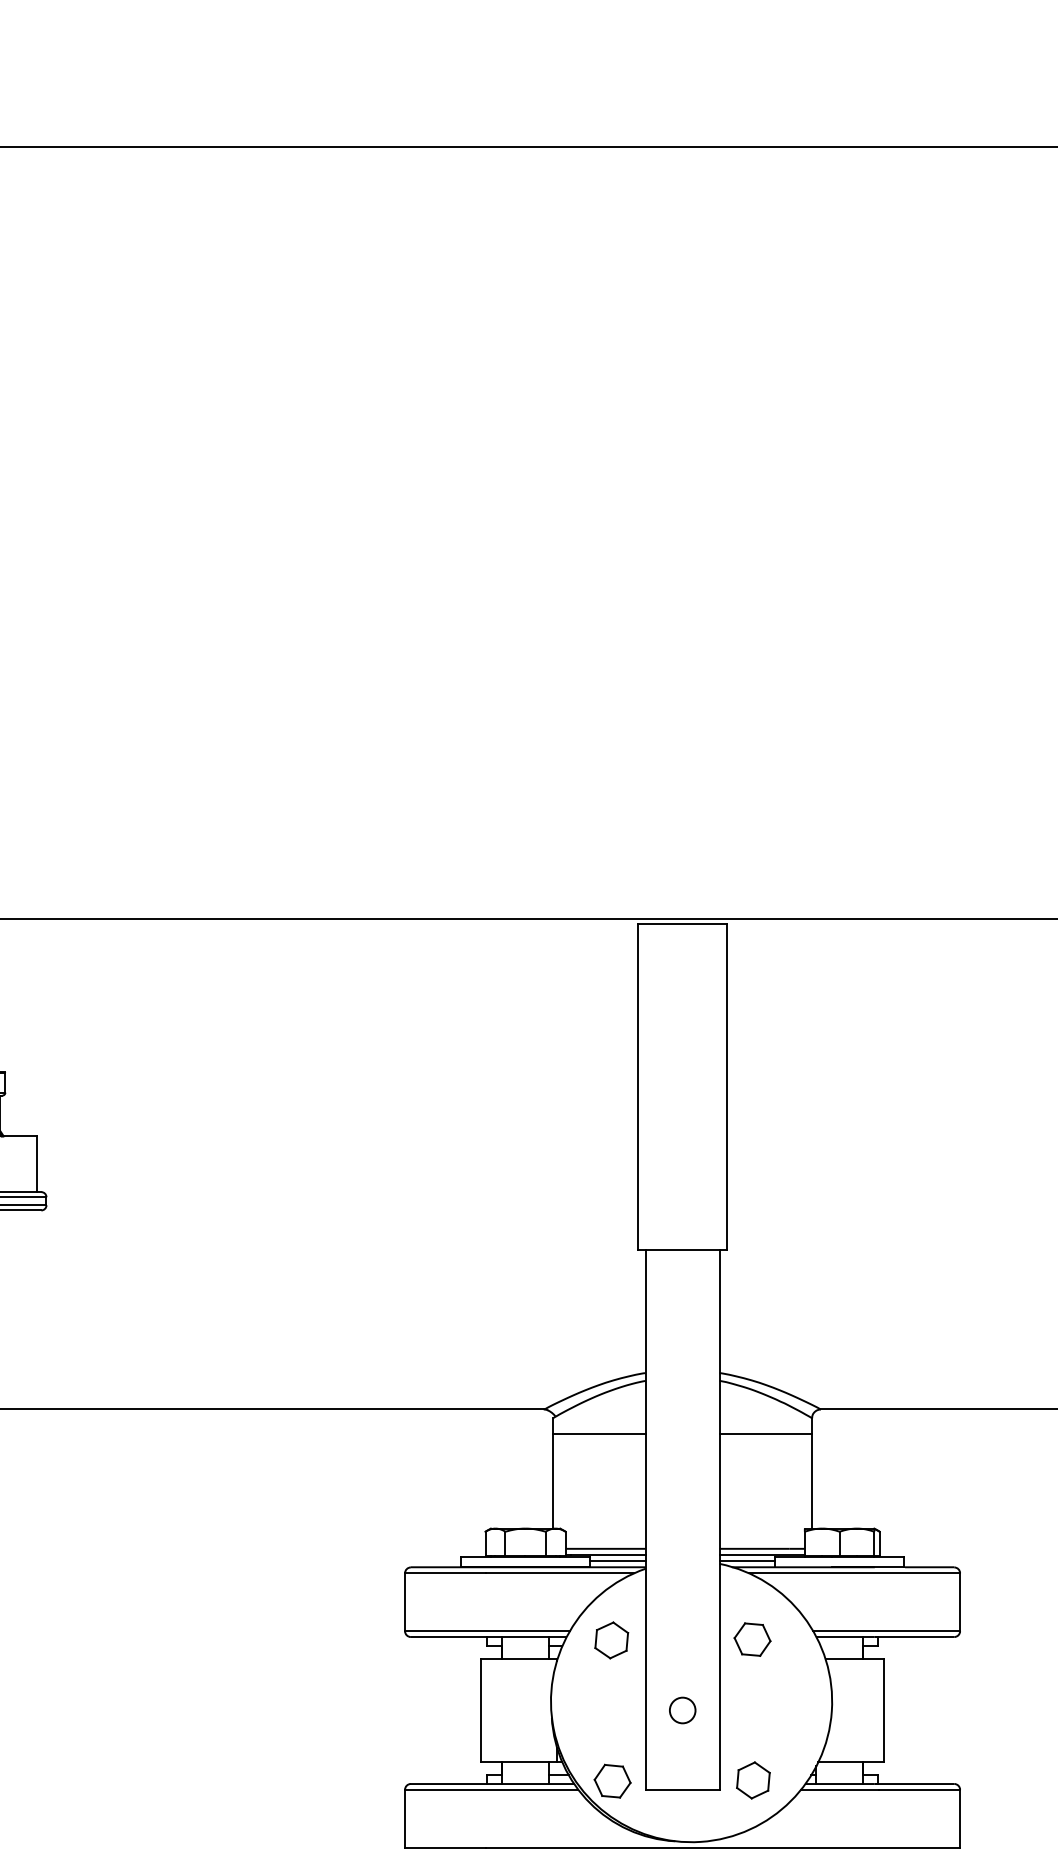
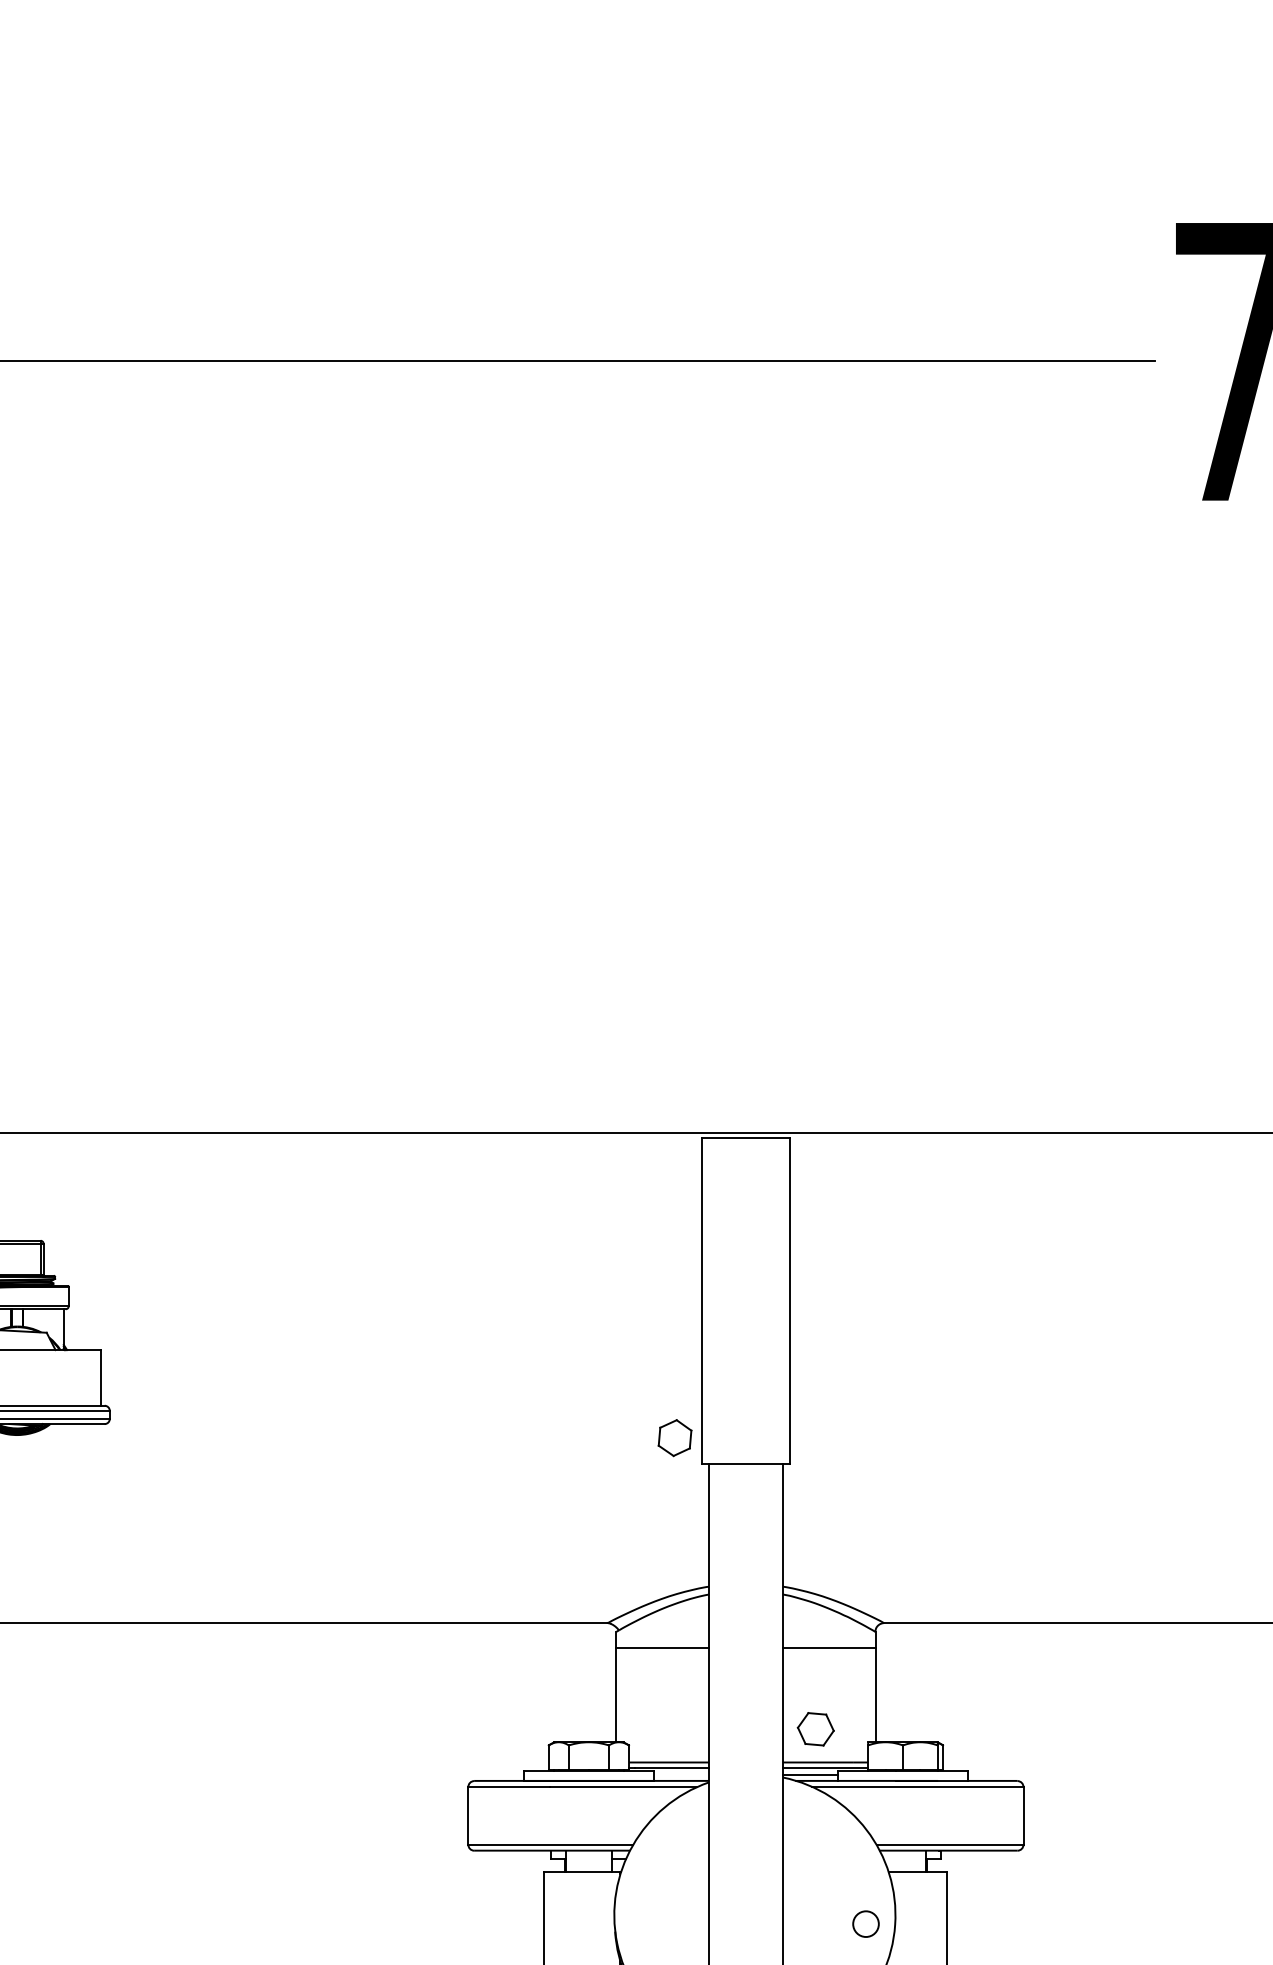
line: (617, 1561) -> (680, 1775), removed
part: (752, 1639) -> (815, 1729), moved
part: (611, 1640) -> (674, 1438), moved
circle: (682, 1709) -> (865, 1923), moved

